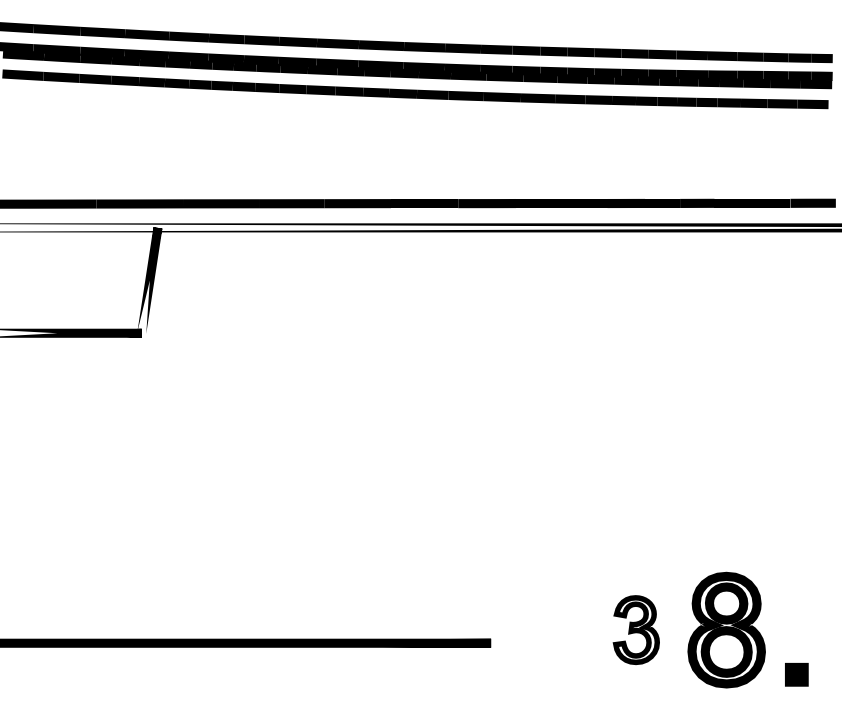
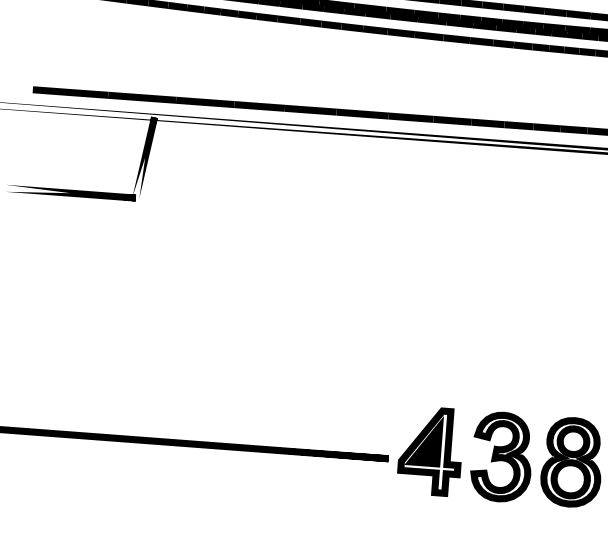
part: (544, 629) -> (430, 451), added
part: (636, 629) -> (502, 456), size x1.67

